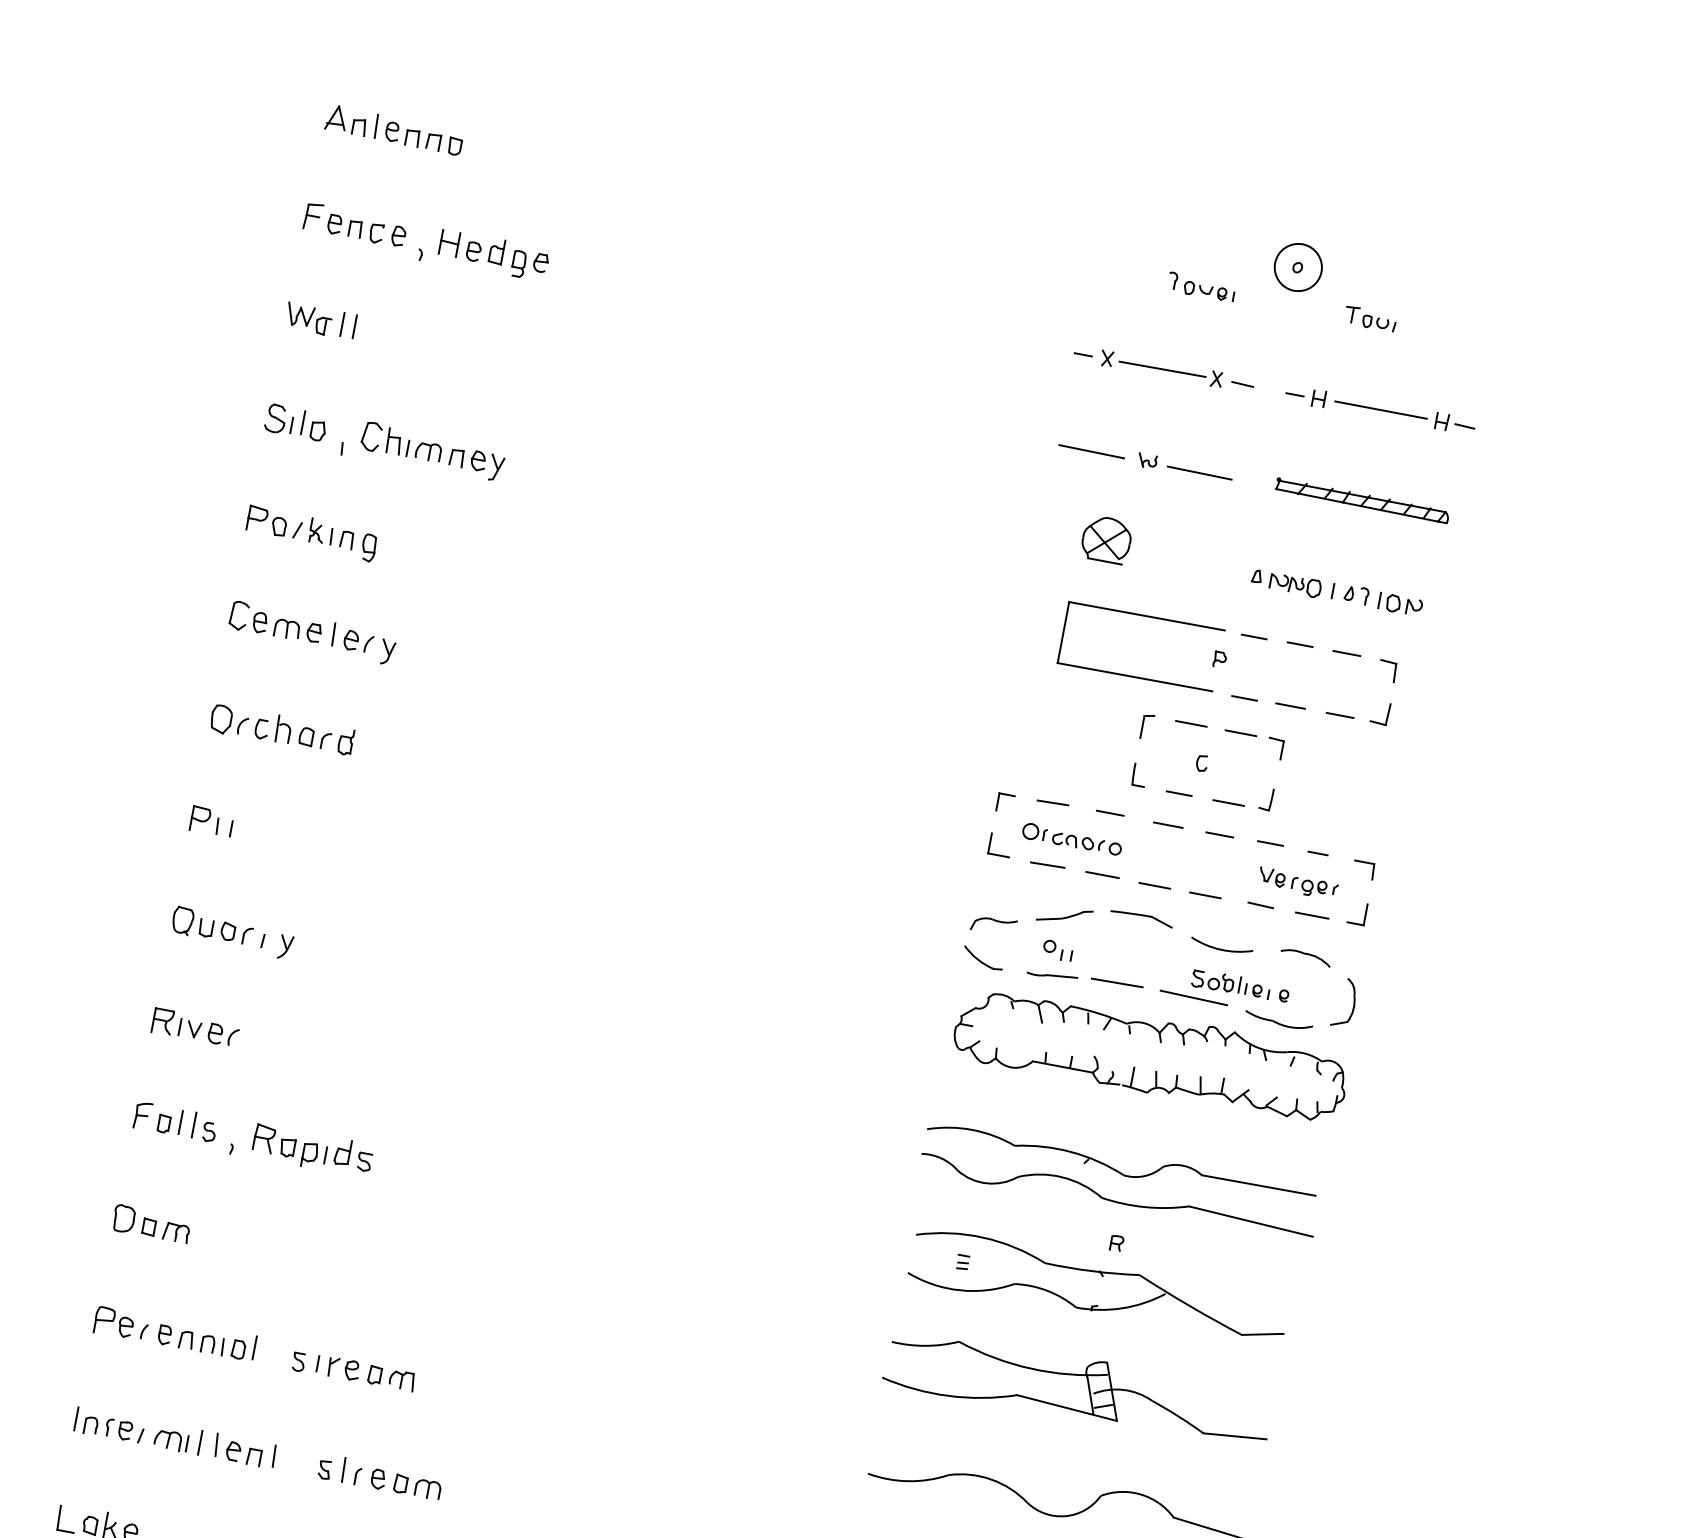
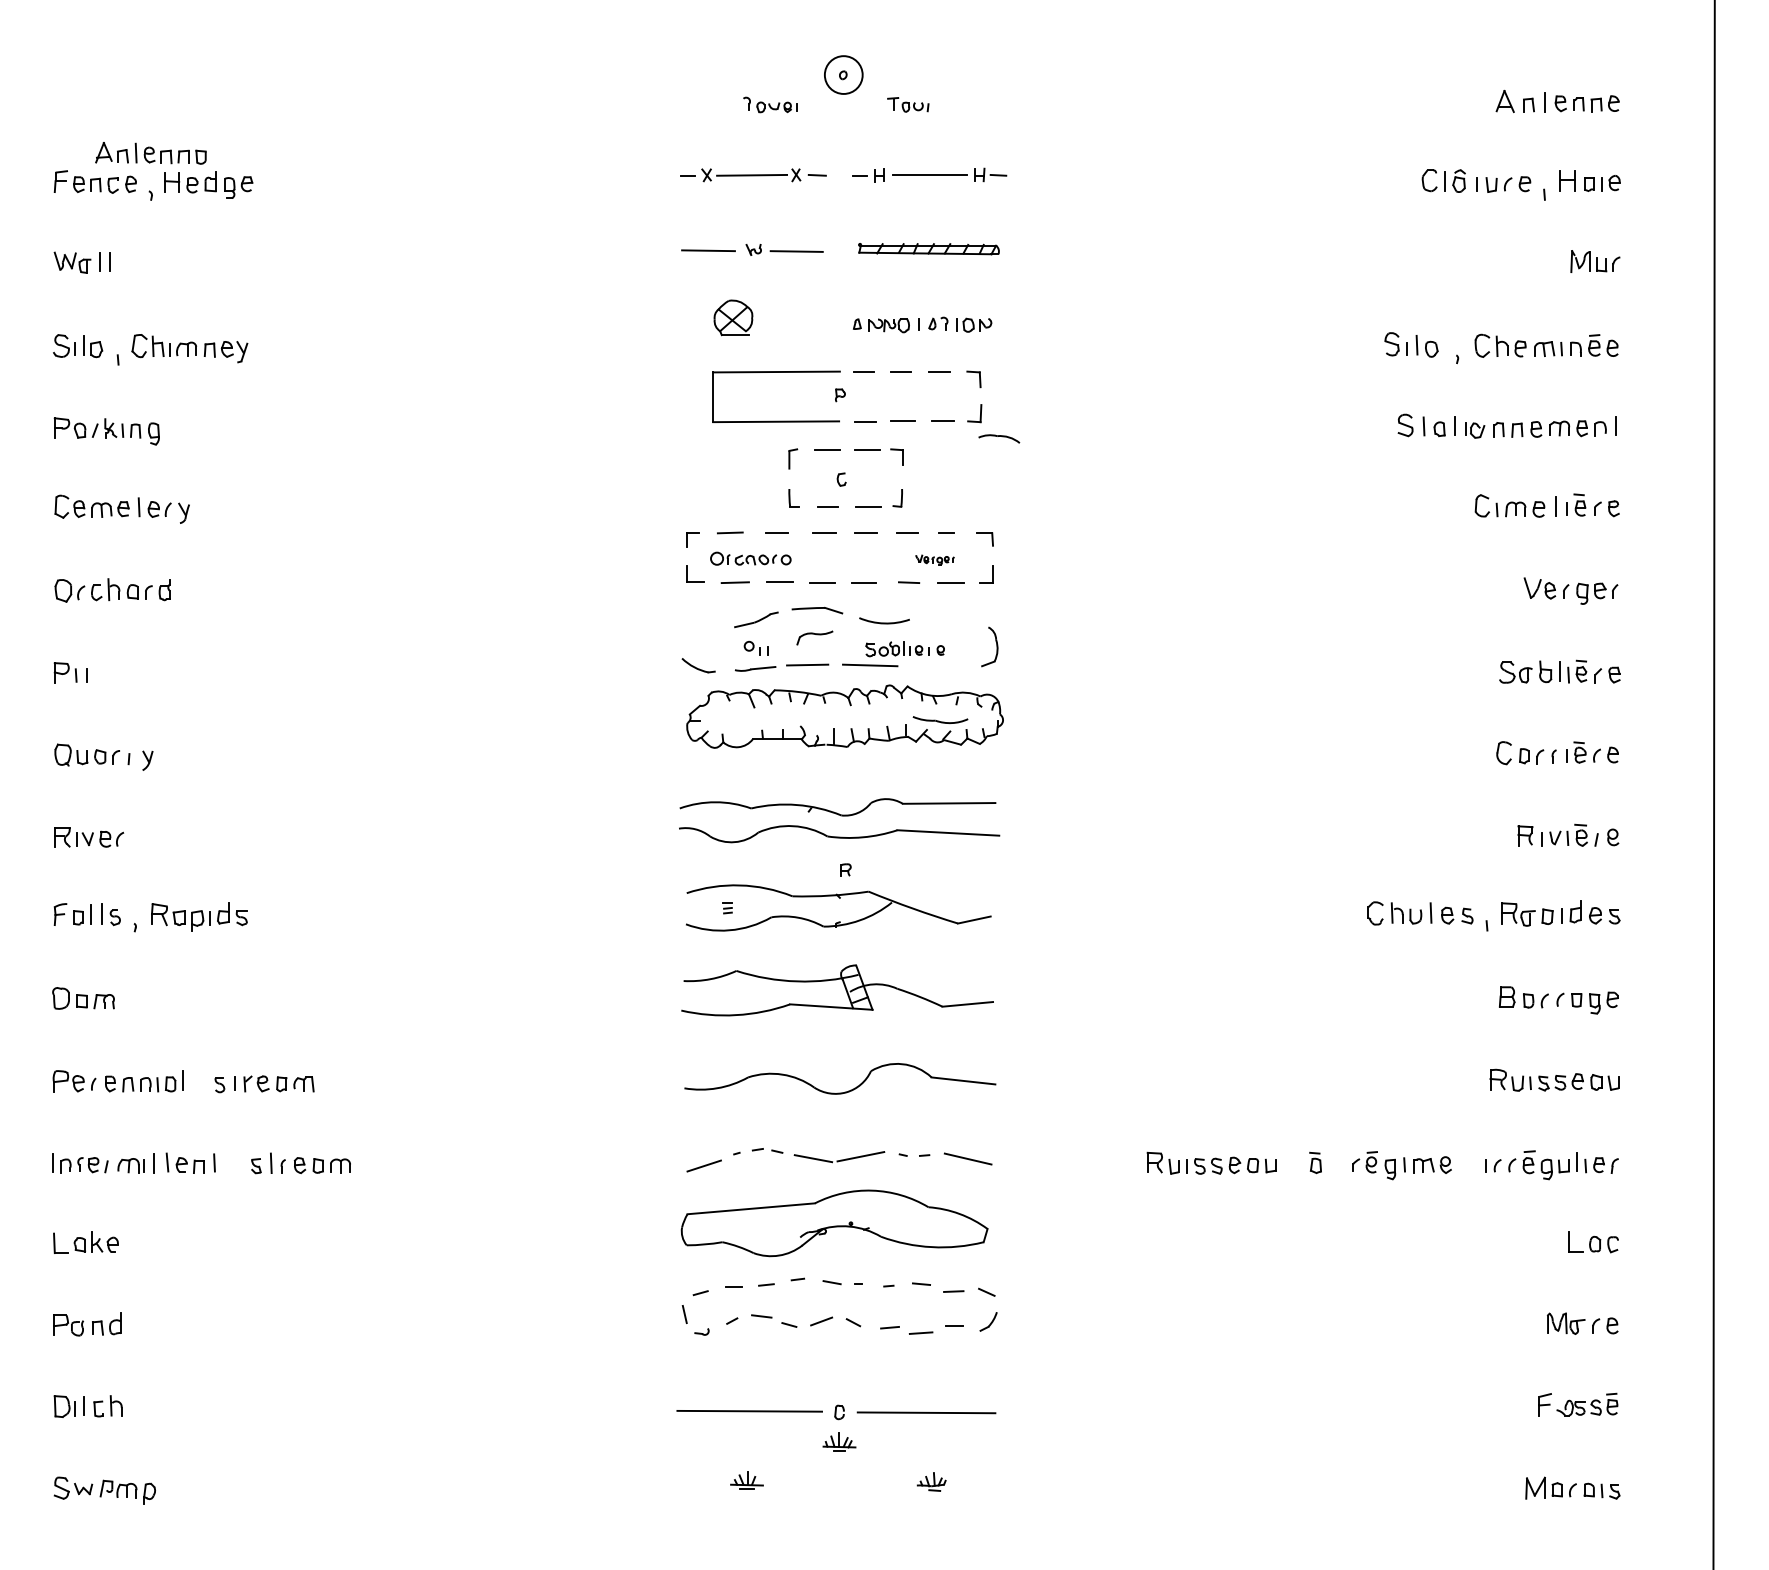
part: (393, 130) -> (150, 153), moved
part: (1297, 882) -> (934, 559), size x0.6
part: (993, 924) -> (814, 637), moved
part: (1306, 956) -> (999, 438), moved
part: (1278, 1020) -> (940, 719), moved

